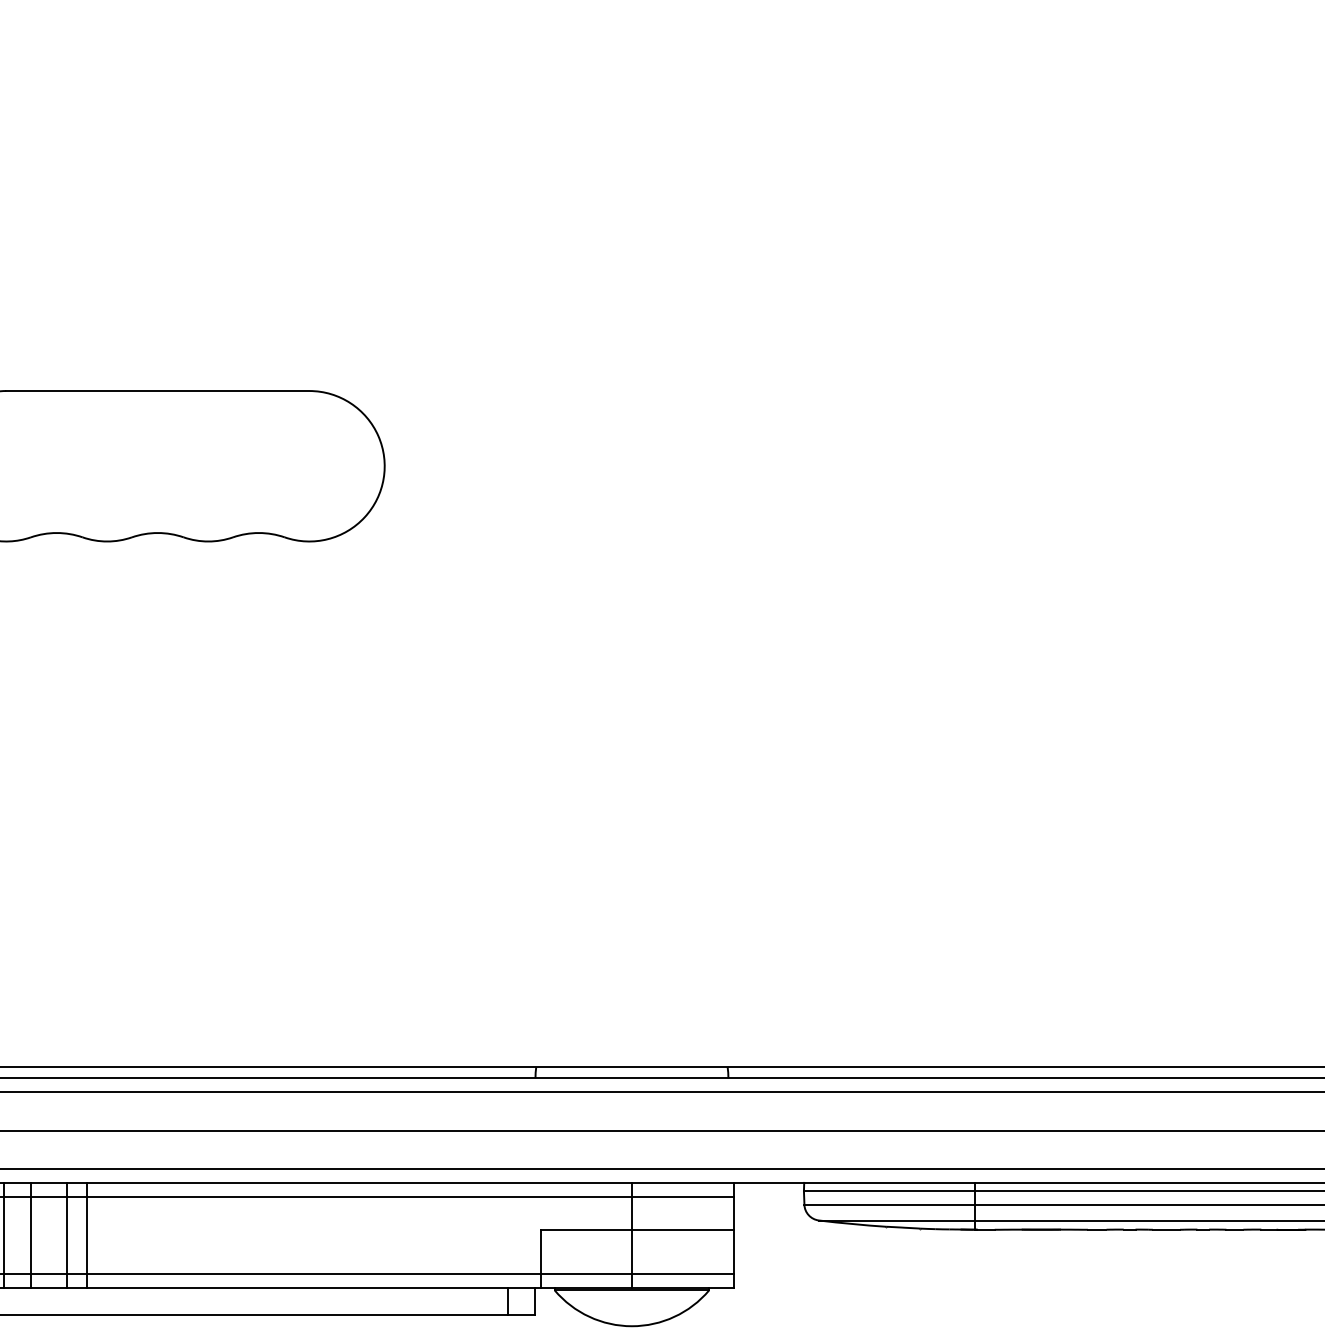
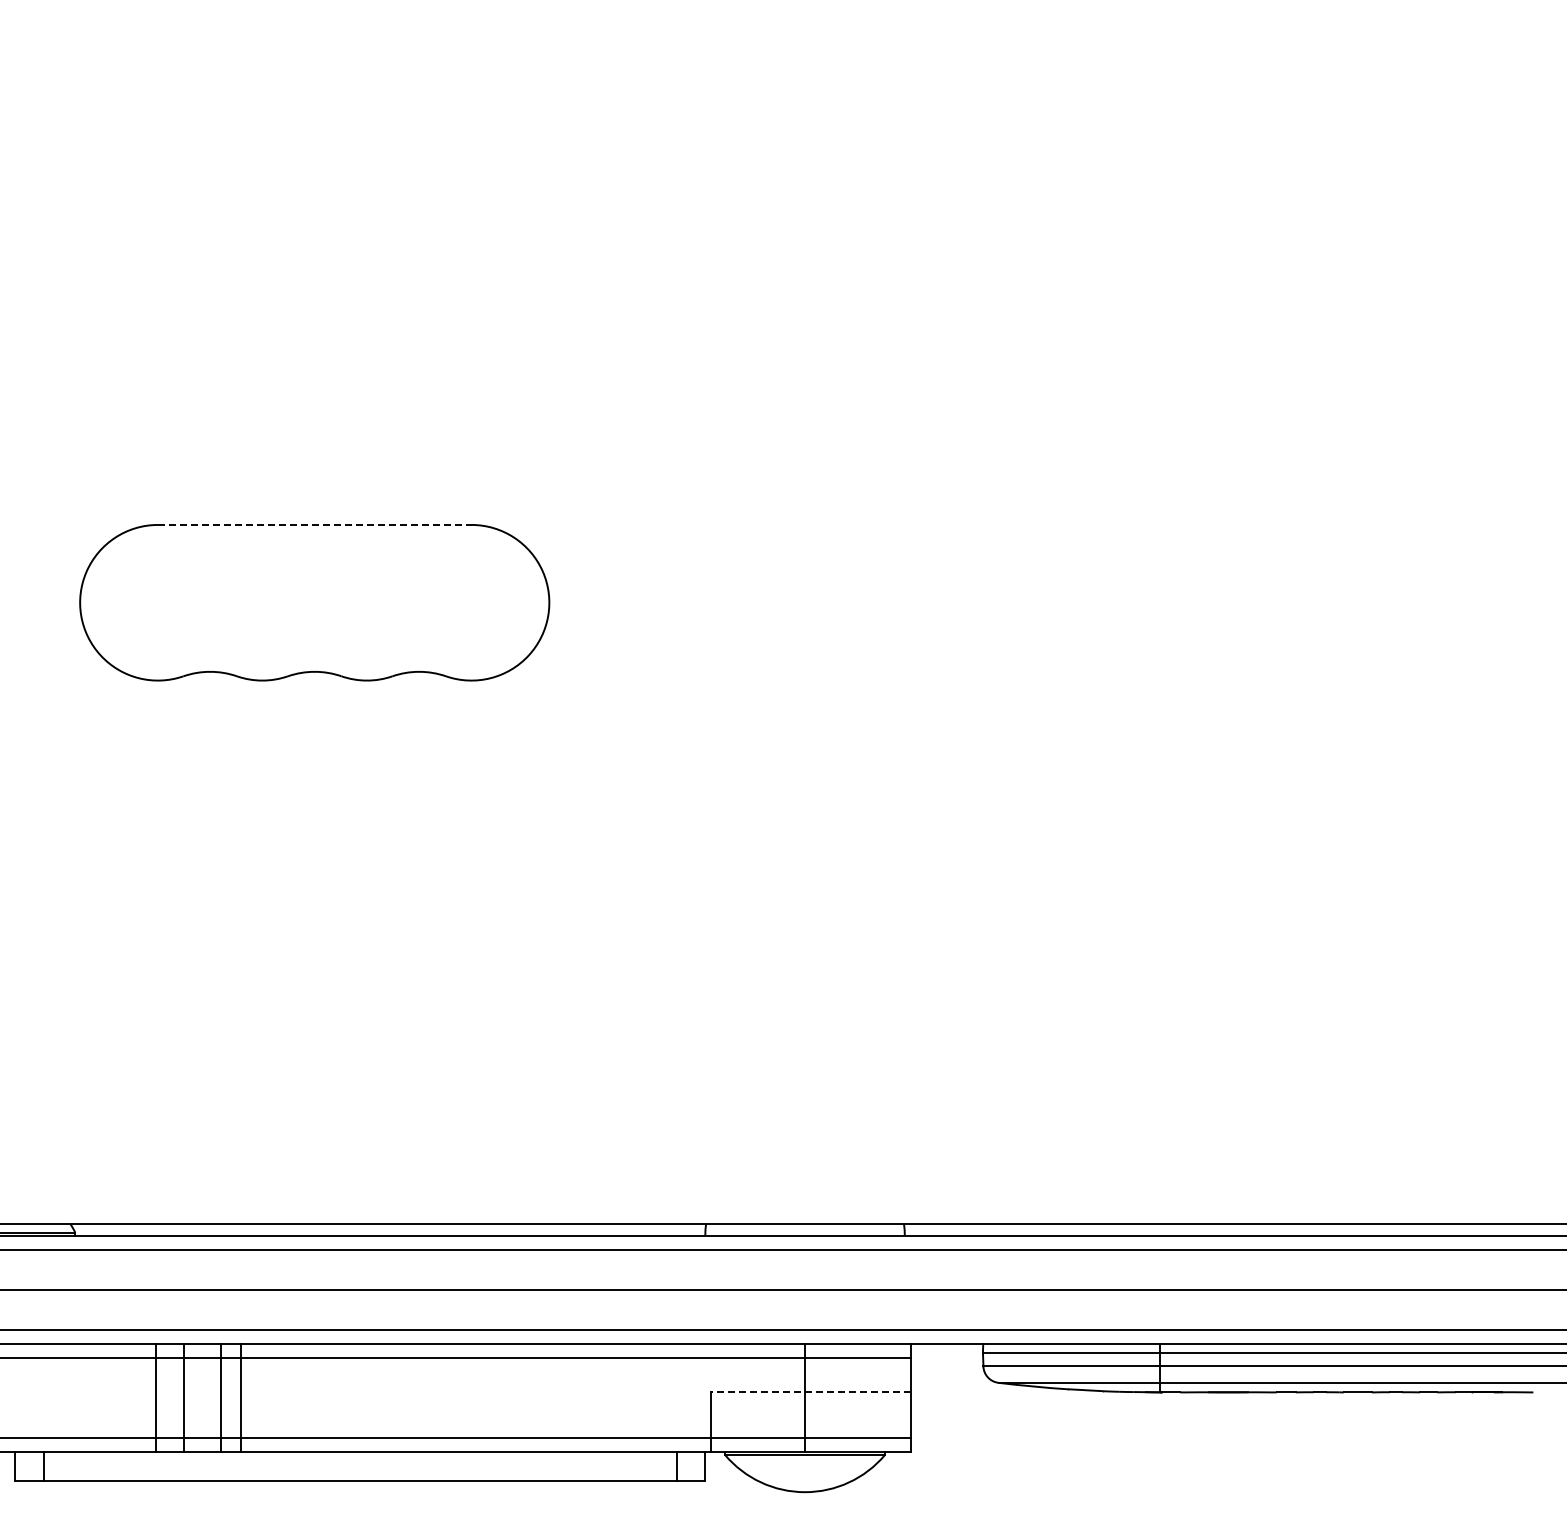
line: (157, 390) -> (314, 524), solid -> dashed
line: (637, 1229) -> (810, 1392), solid -> dashed

